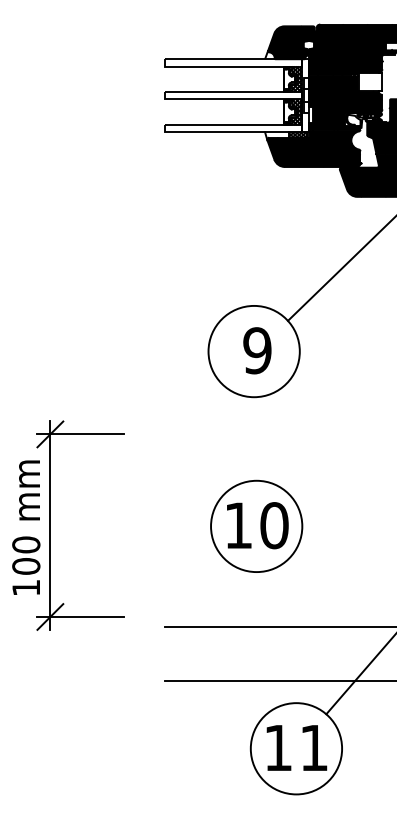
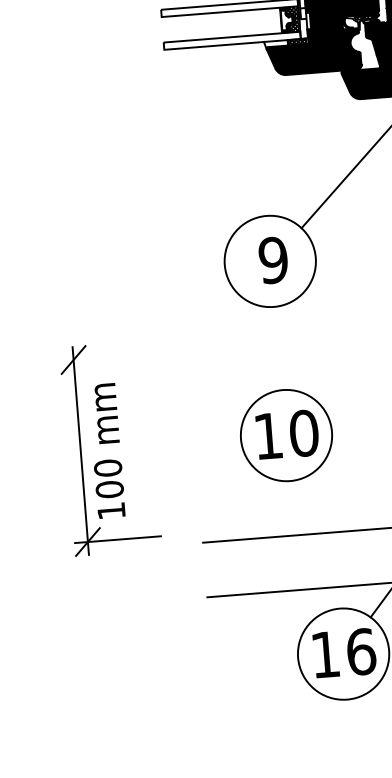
line: (80, 434) -> (103, 357), removed
text: (26, 527) -> (106, 450), moved
text: (314, 747) -> (361, 651), 11 -> 16

